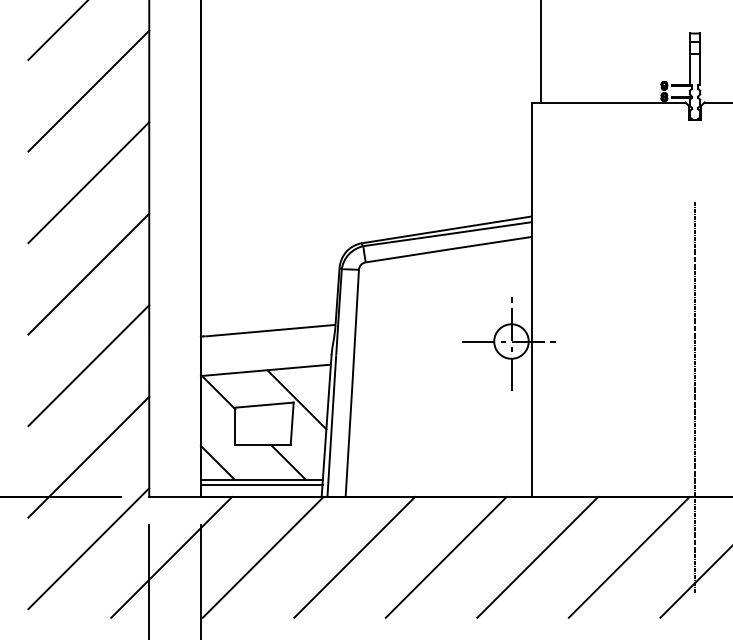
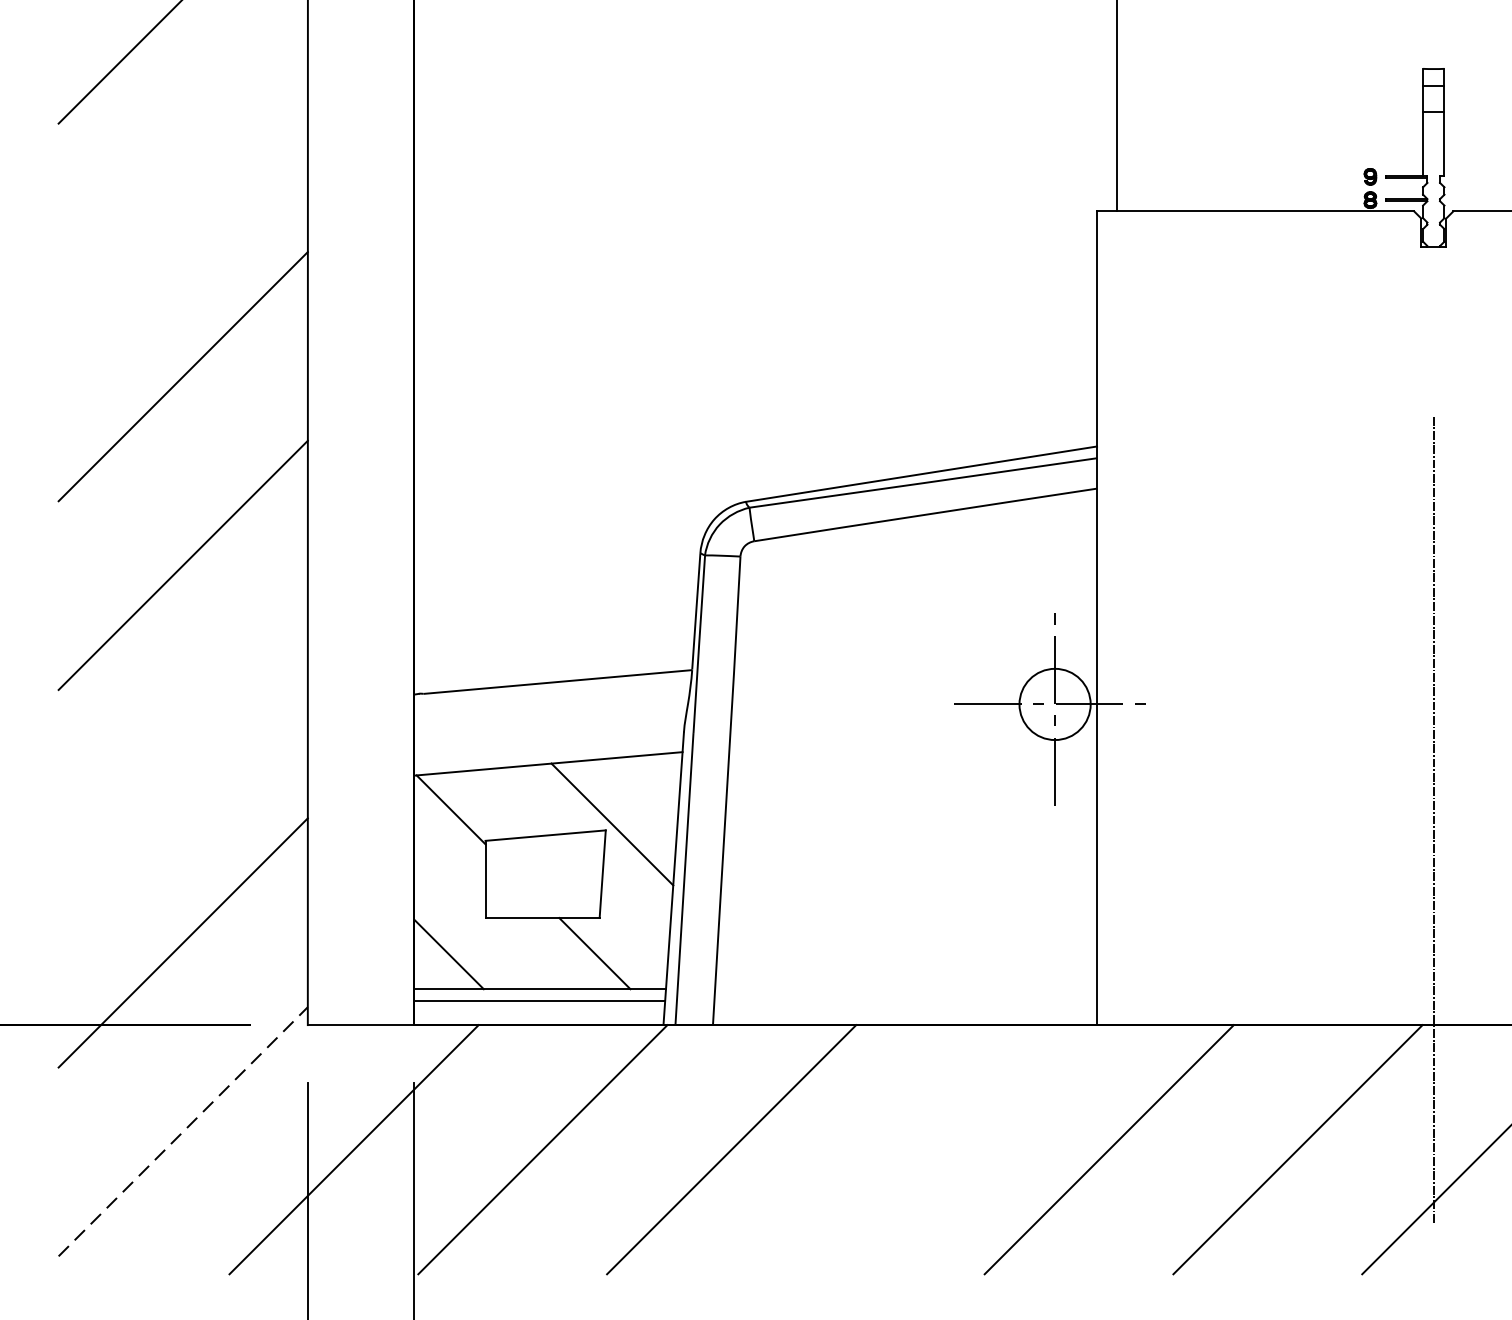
line: (88, 90) -> (182, 186), removed
line: (88, 365) -> (182, 753), removed
line: (89, 548) -> (184, 1131), solid -> dashed
line: (445, 556) -> (918, 1147), removed

